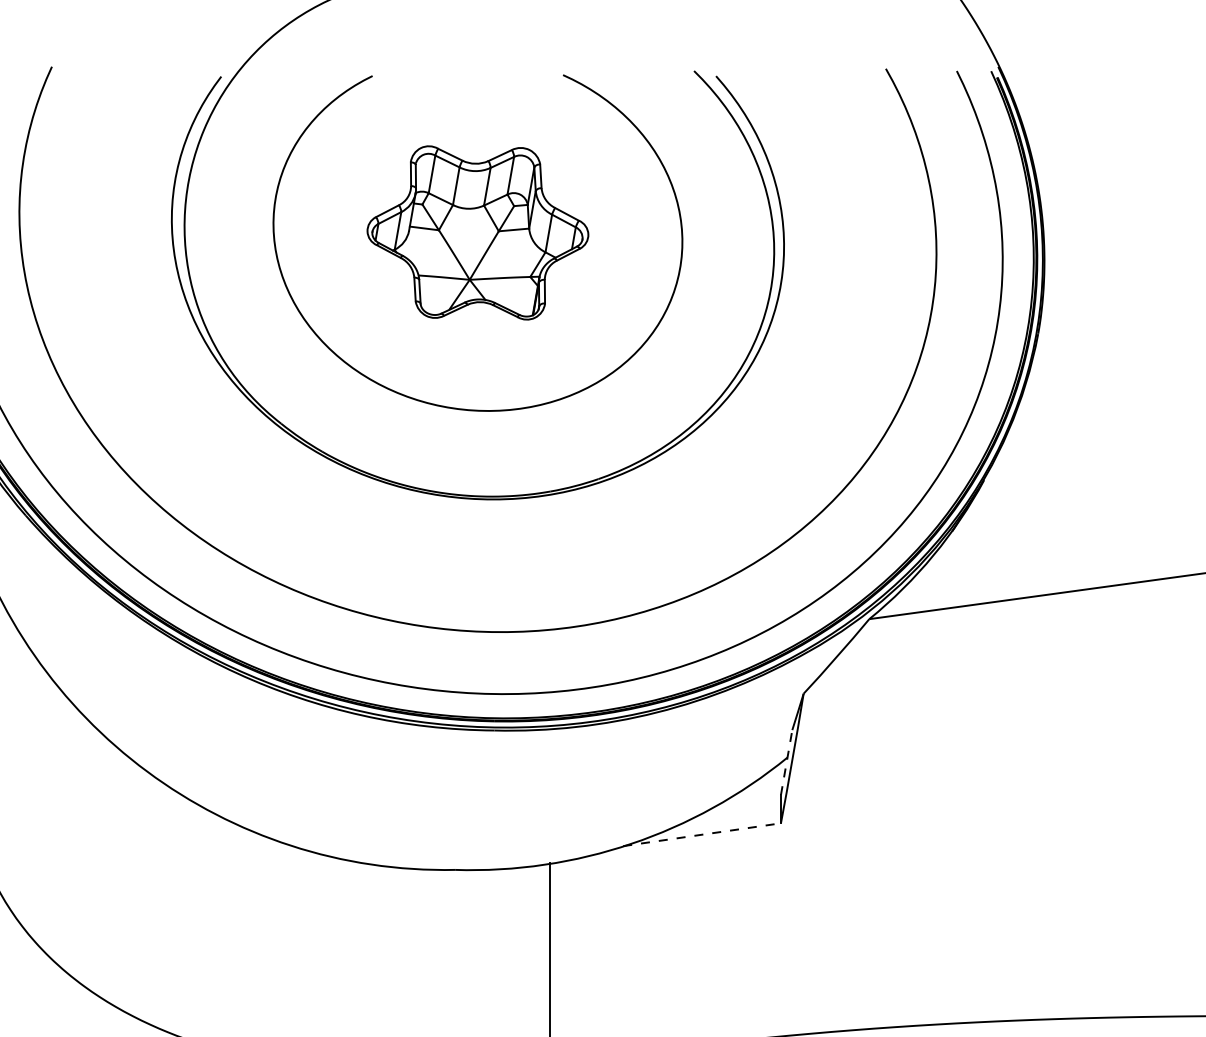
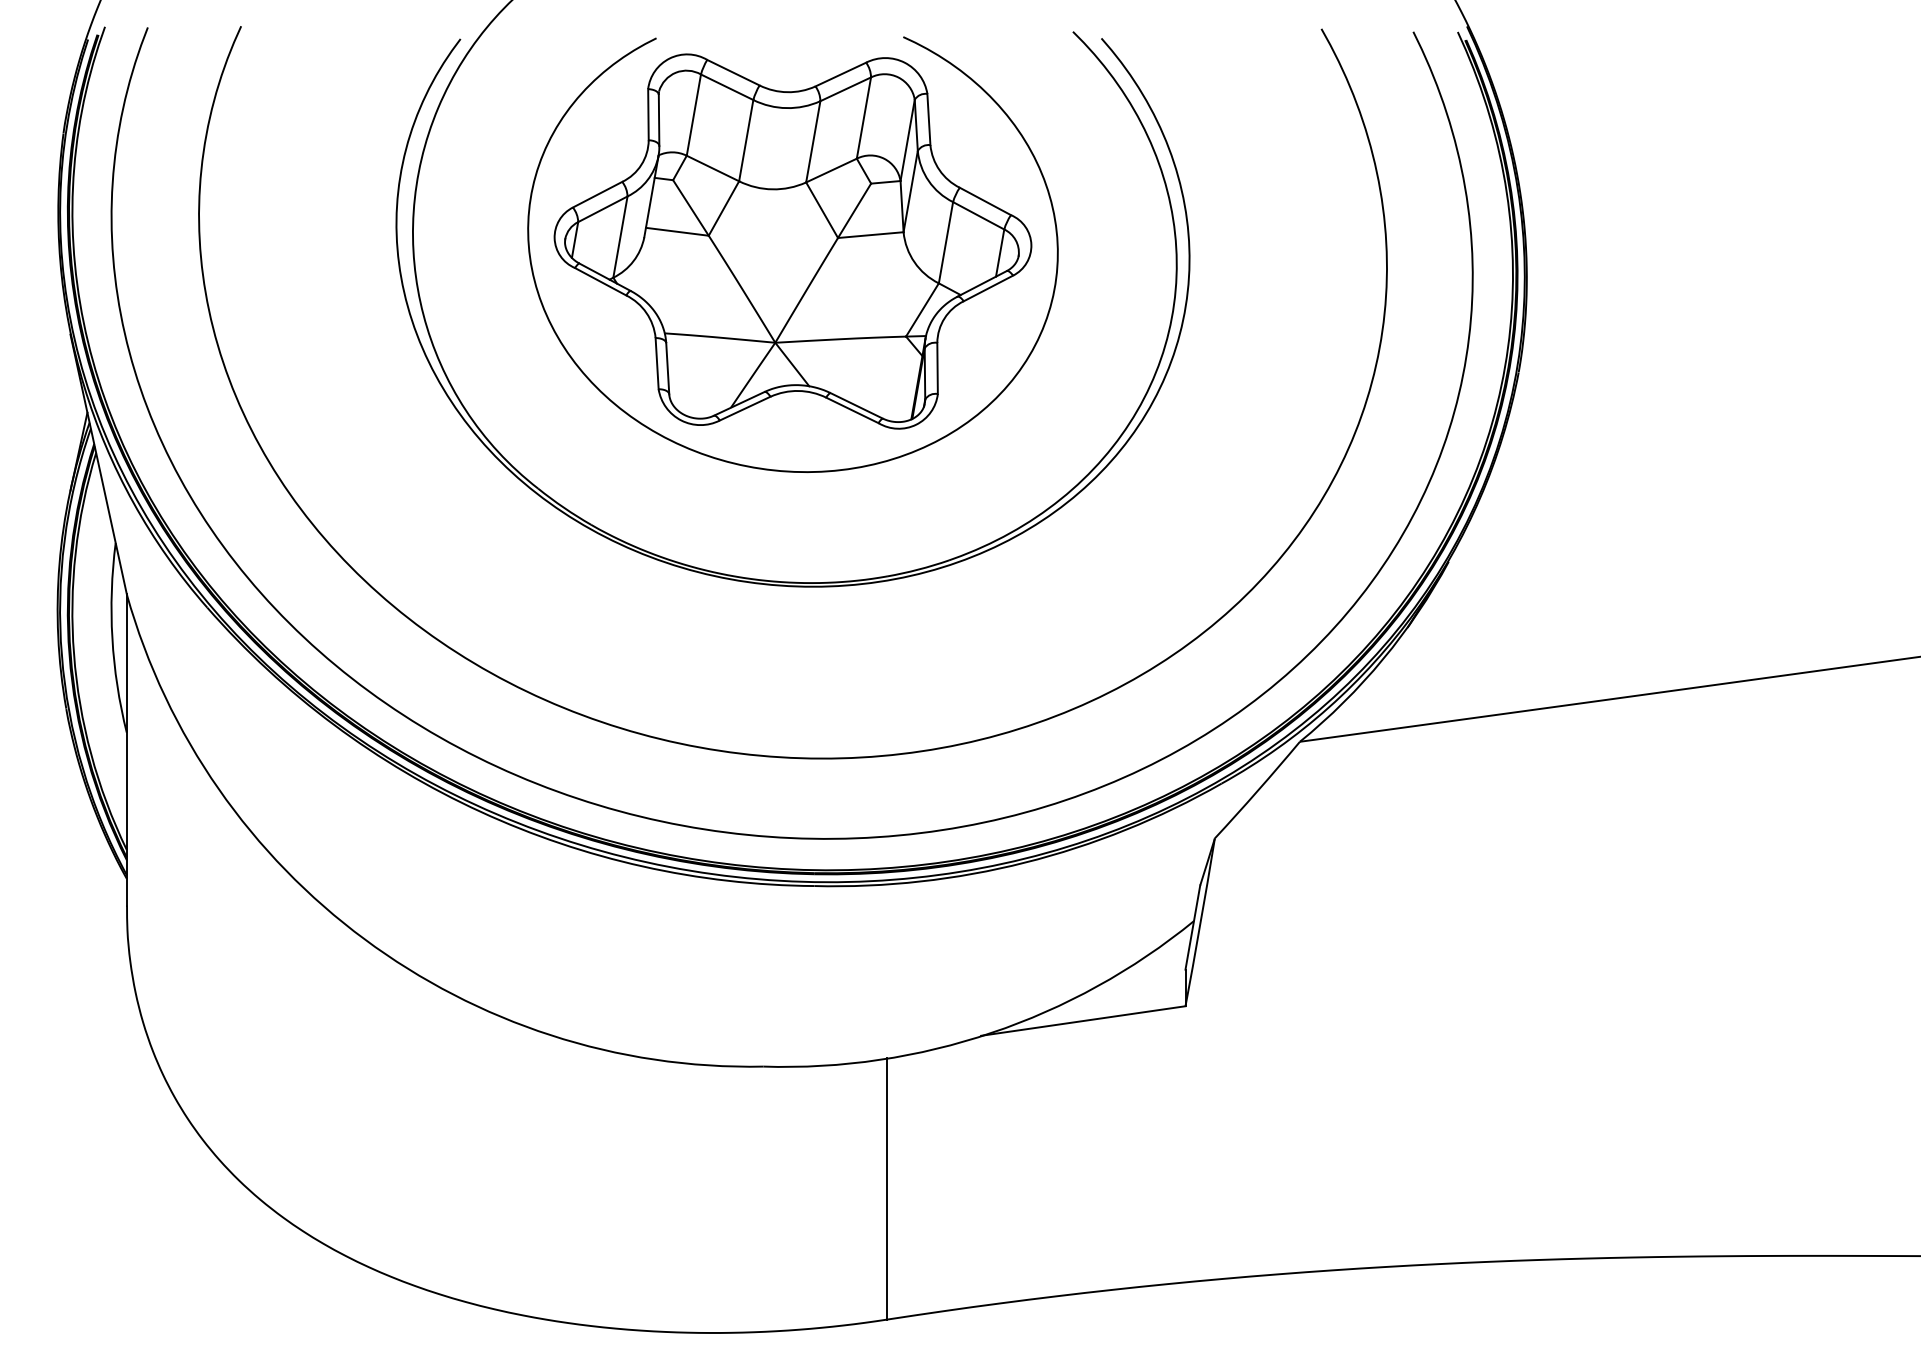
part: (477, 232) -> (792, 241), size x1.67
line: (786, 762) -> (1192, 927), dashed -> solid
line: (702, 834) -> (1083, 1020), dashed -> solid

